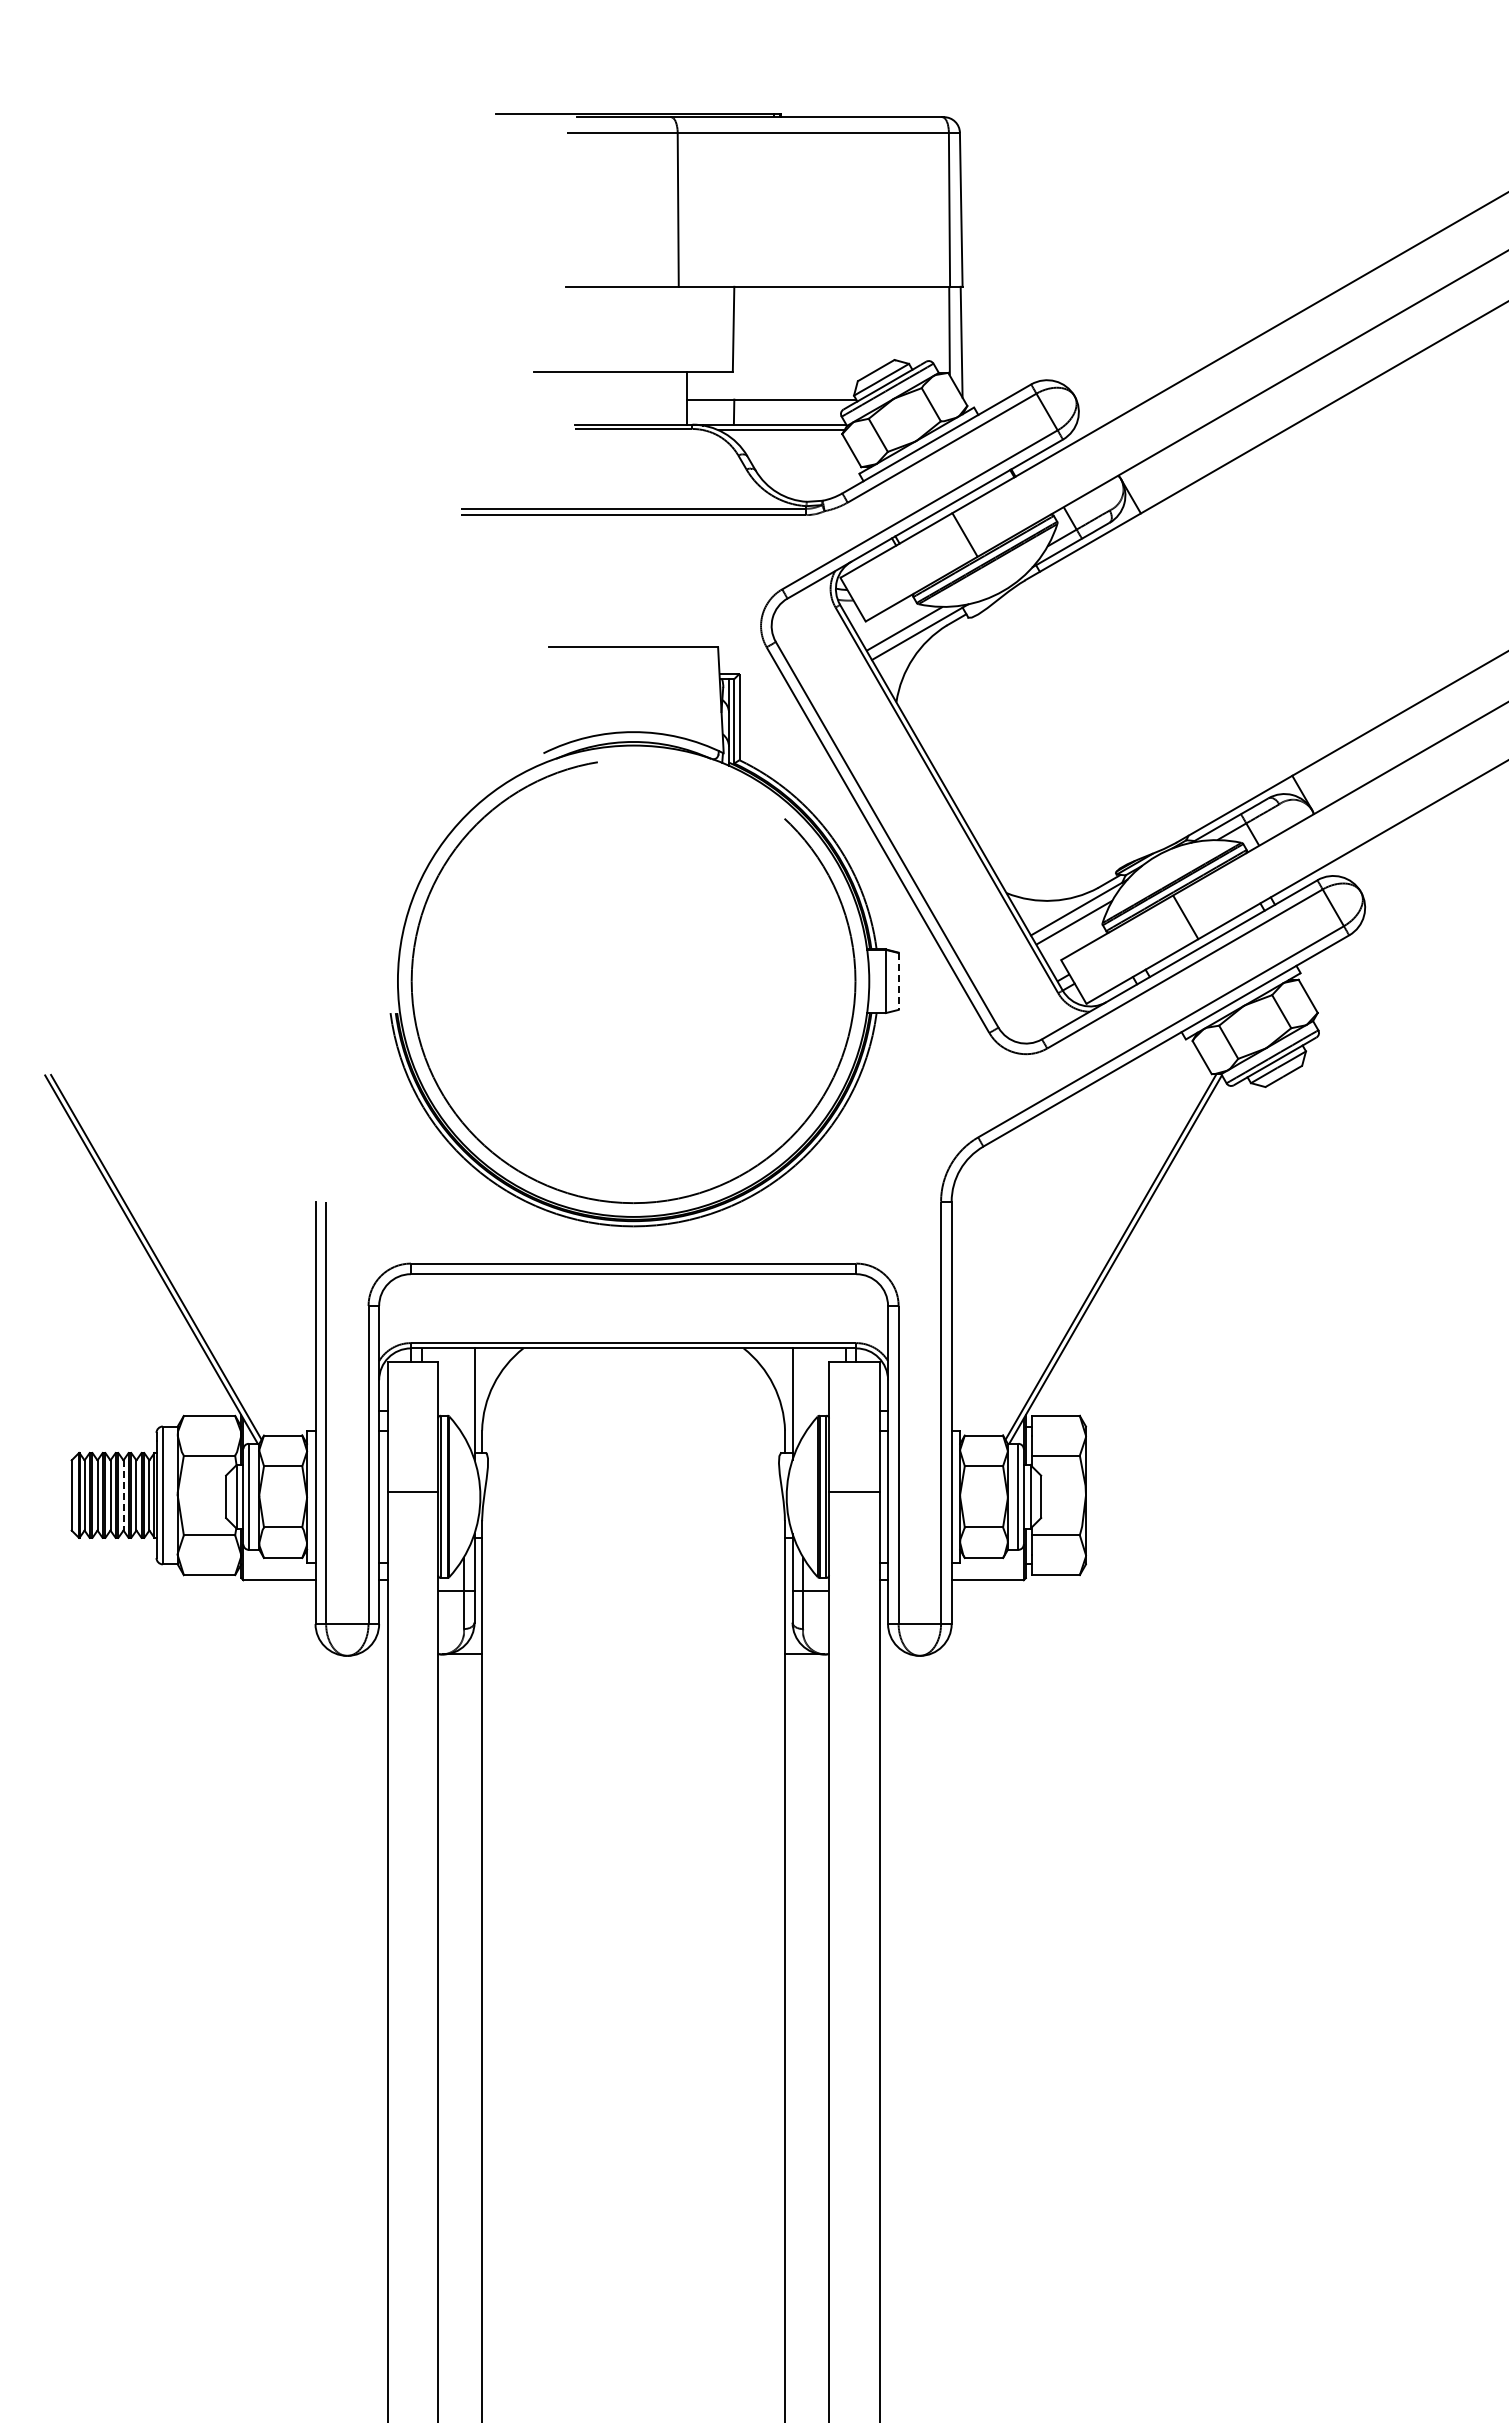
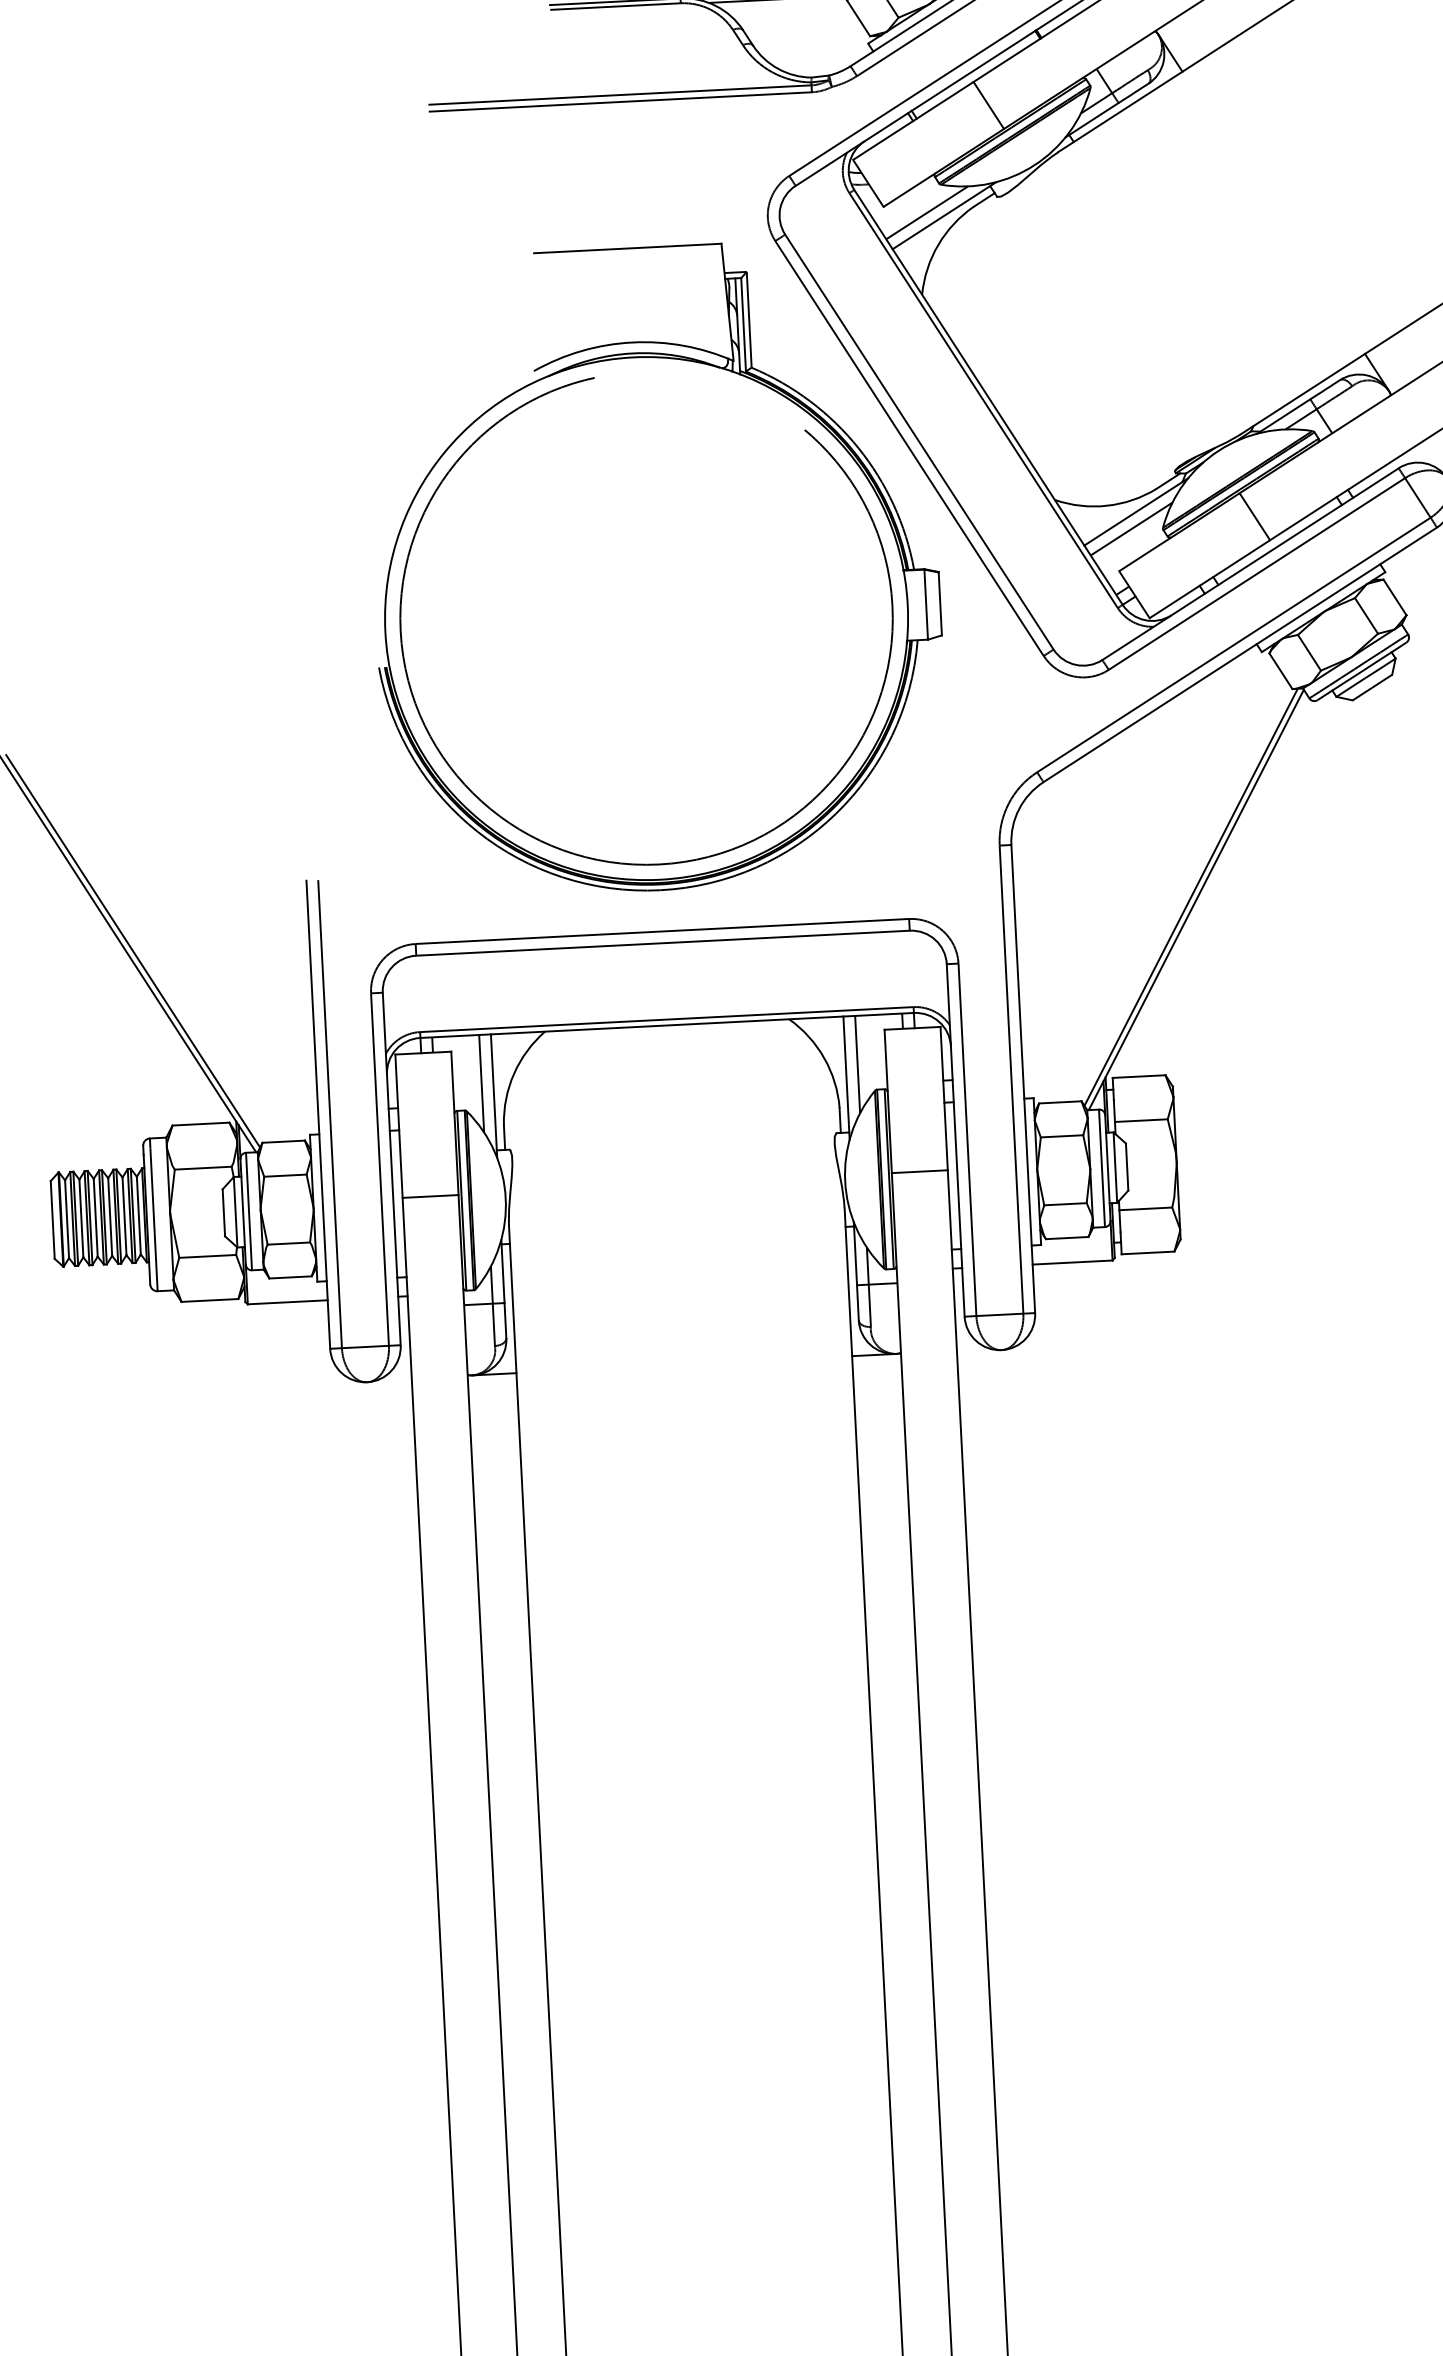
line: (898, 981) -> (940, 603), dashed -> solid
line: (463, 1392) -> (481, 1083), added
line: (803, 1392) -> (857, 1064), added
line: (123, 1495) -> (110, 1217), dashed -> solid

